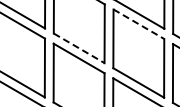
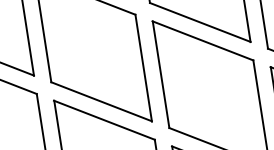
line: (139, 24) -> (204, 41), dashed -> solid
line: (79, 48) -> (102, 102), dashed -> solid

